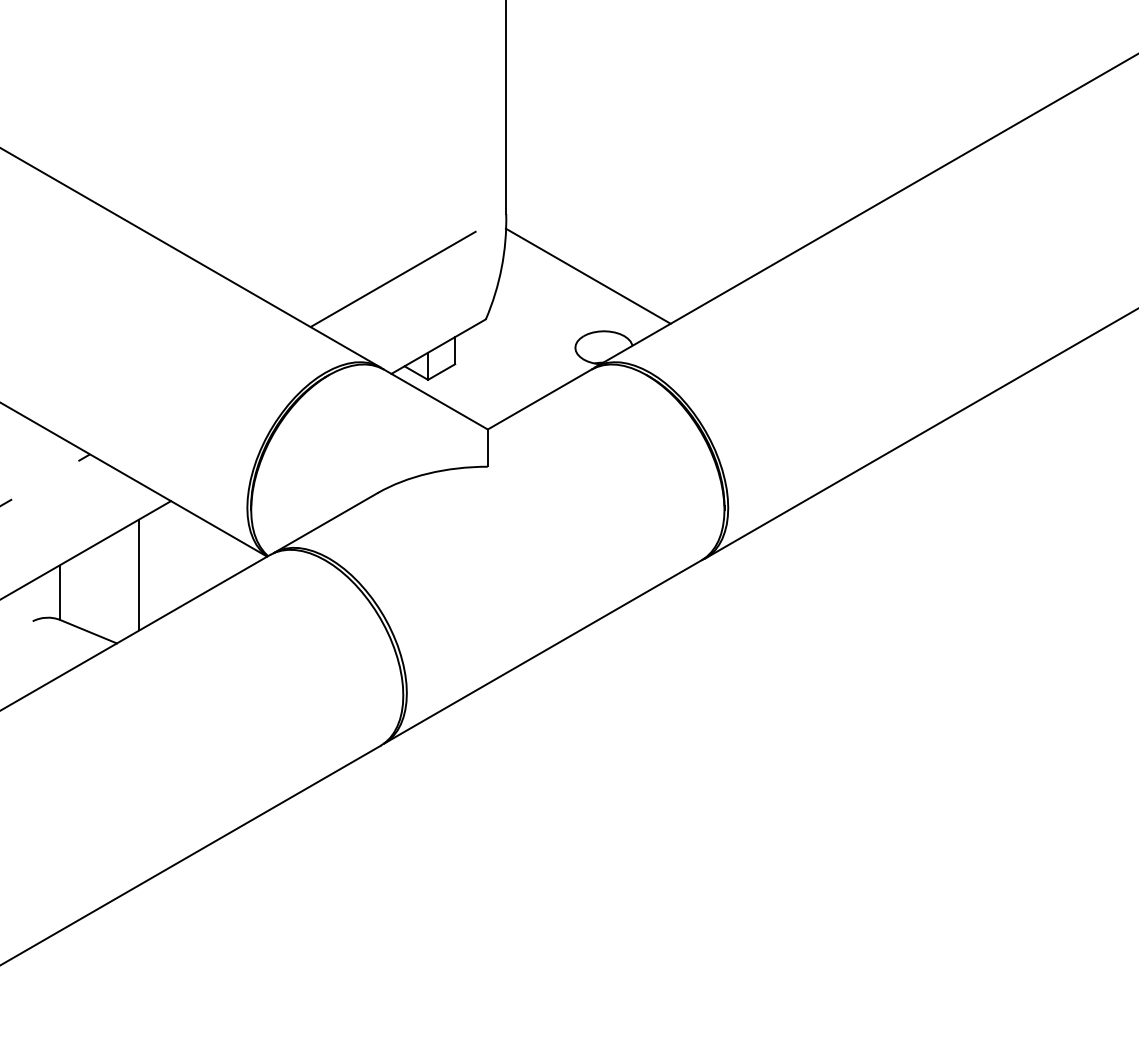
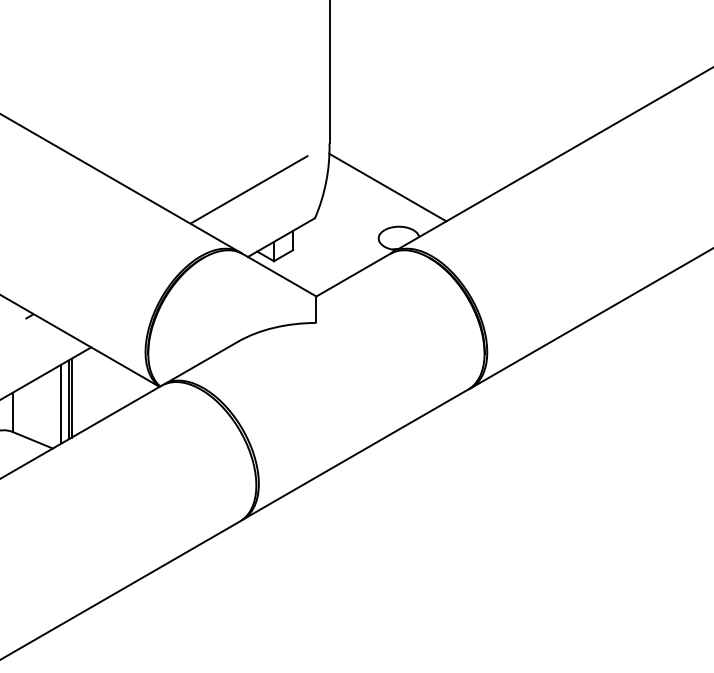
line: (143, 571) -> (71, 397), added
line: (128, 580) -> (61, 403), added

